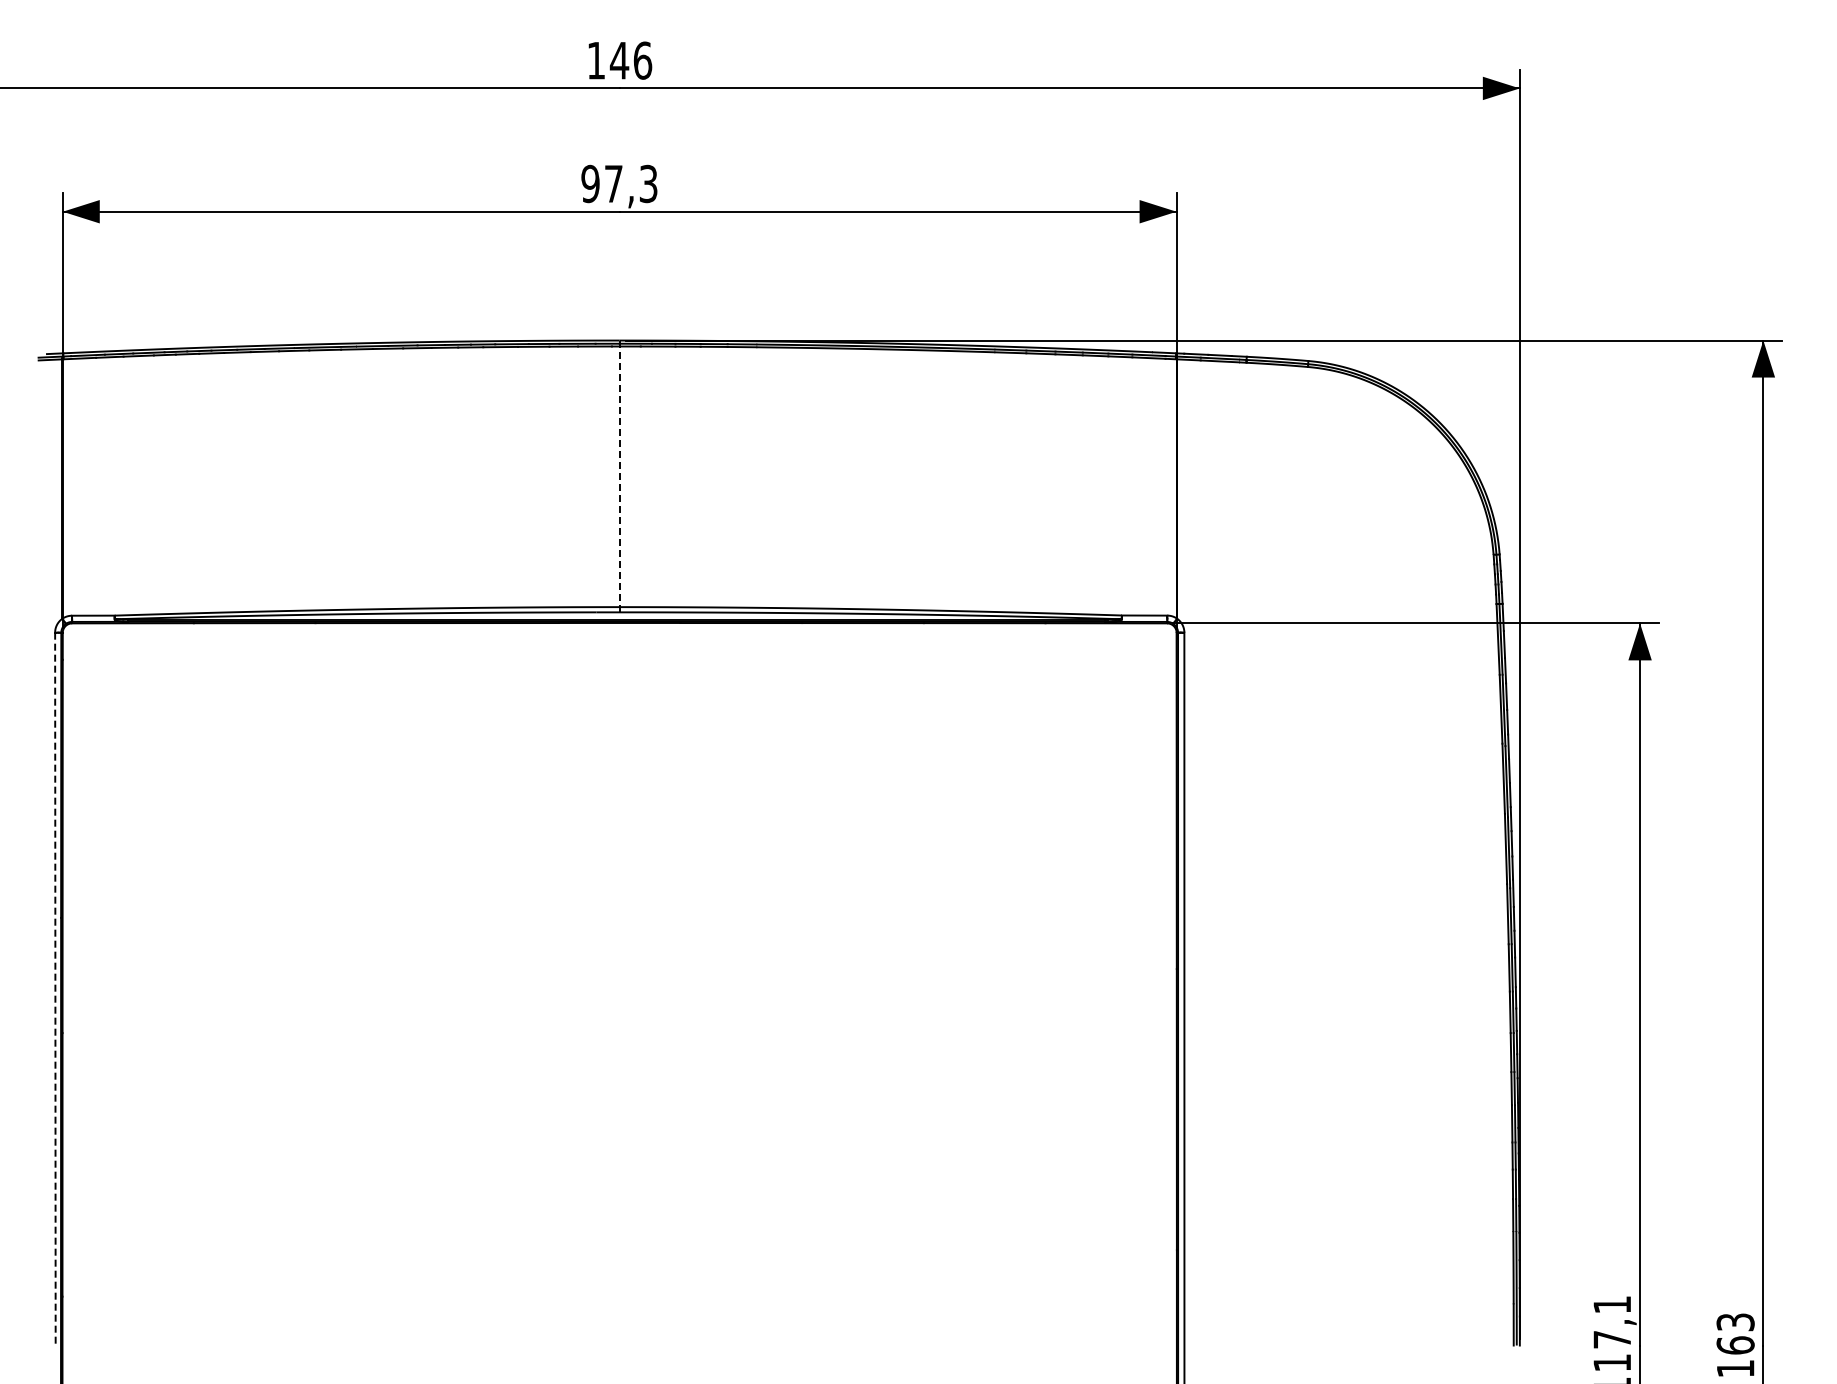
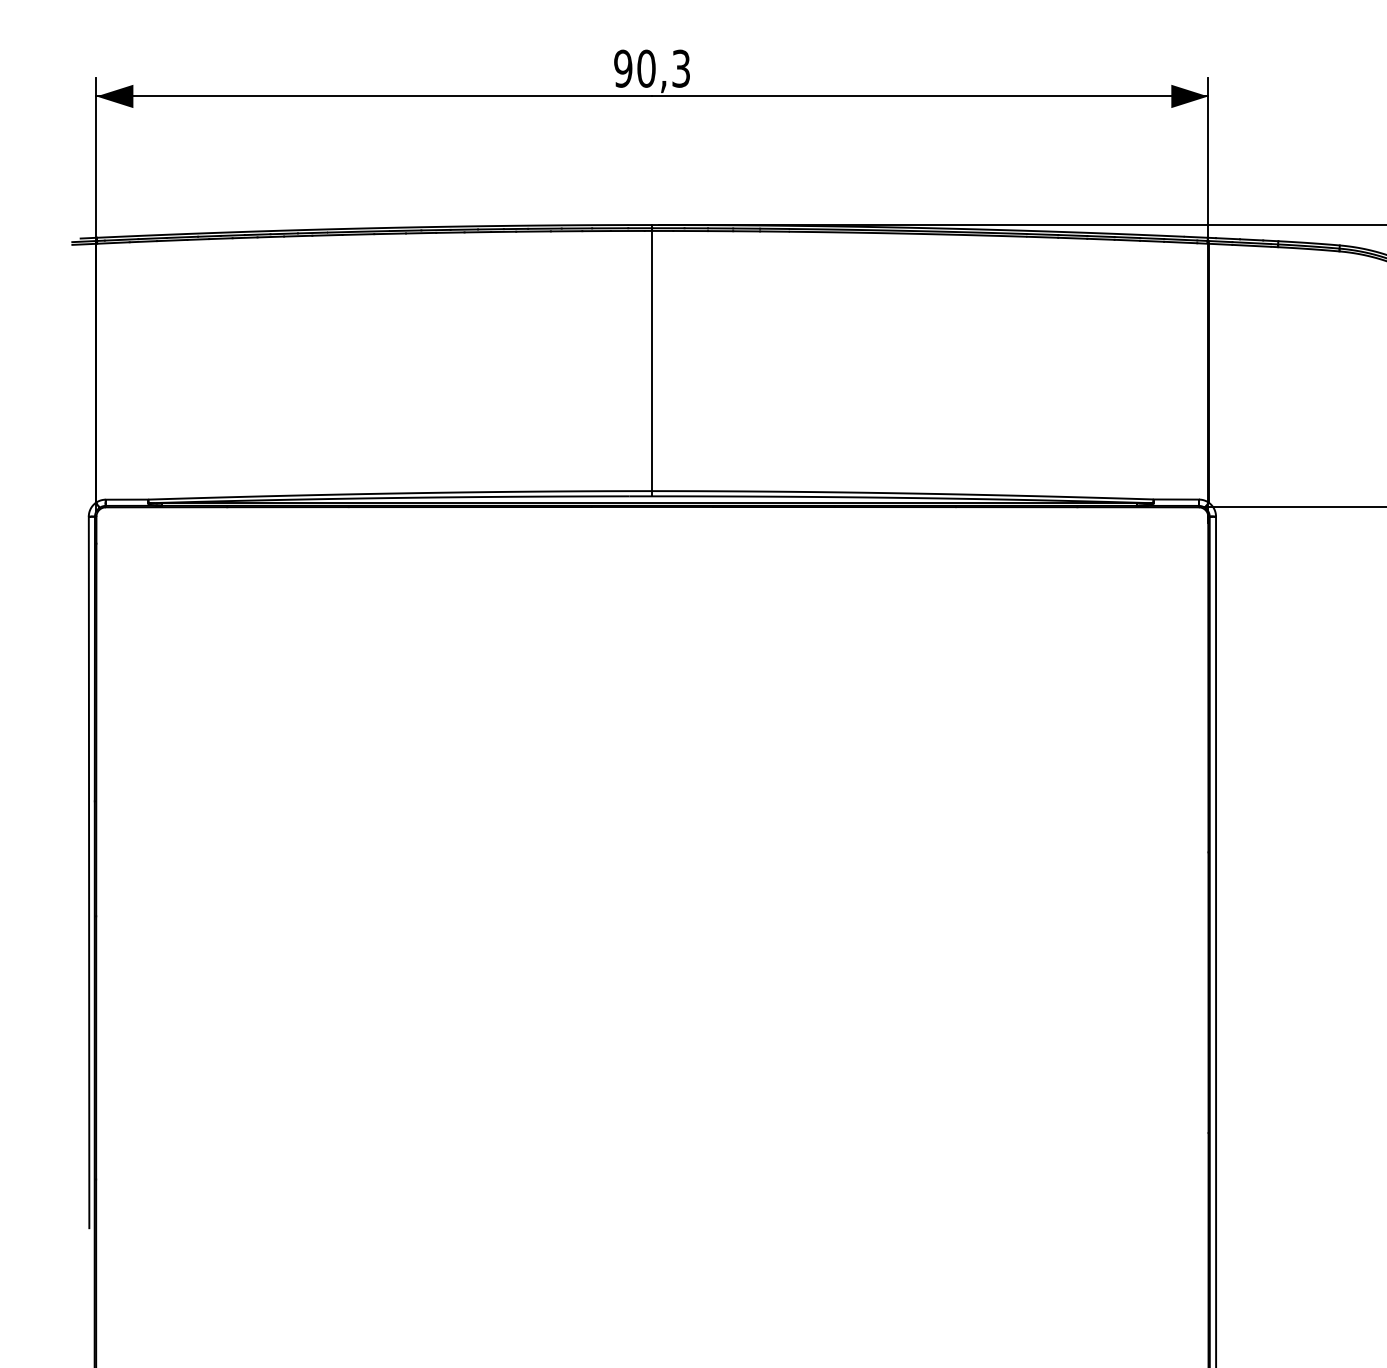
text: (613, 183) -> (646, 68), 97,3 -> 90,3
line: (619, 476) -> (652, 360), dashed -> solid
line: (55, 989) -> (89, 872), dashed -> solid

